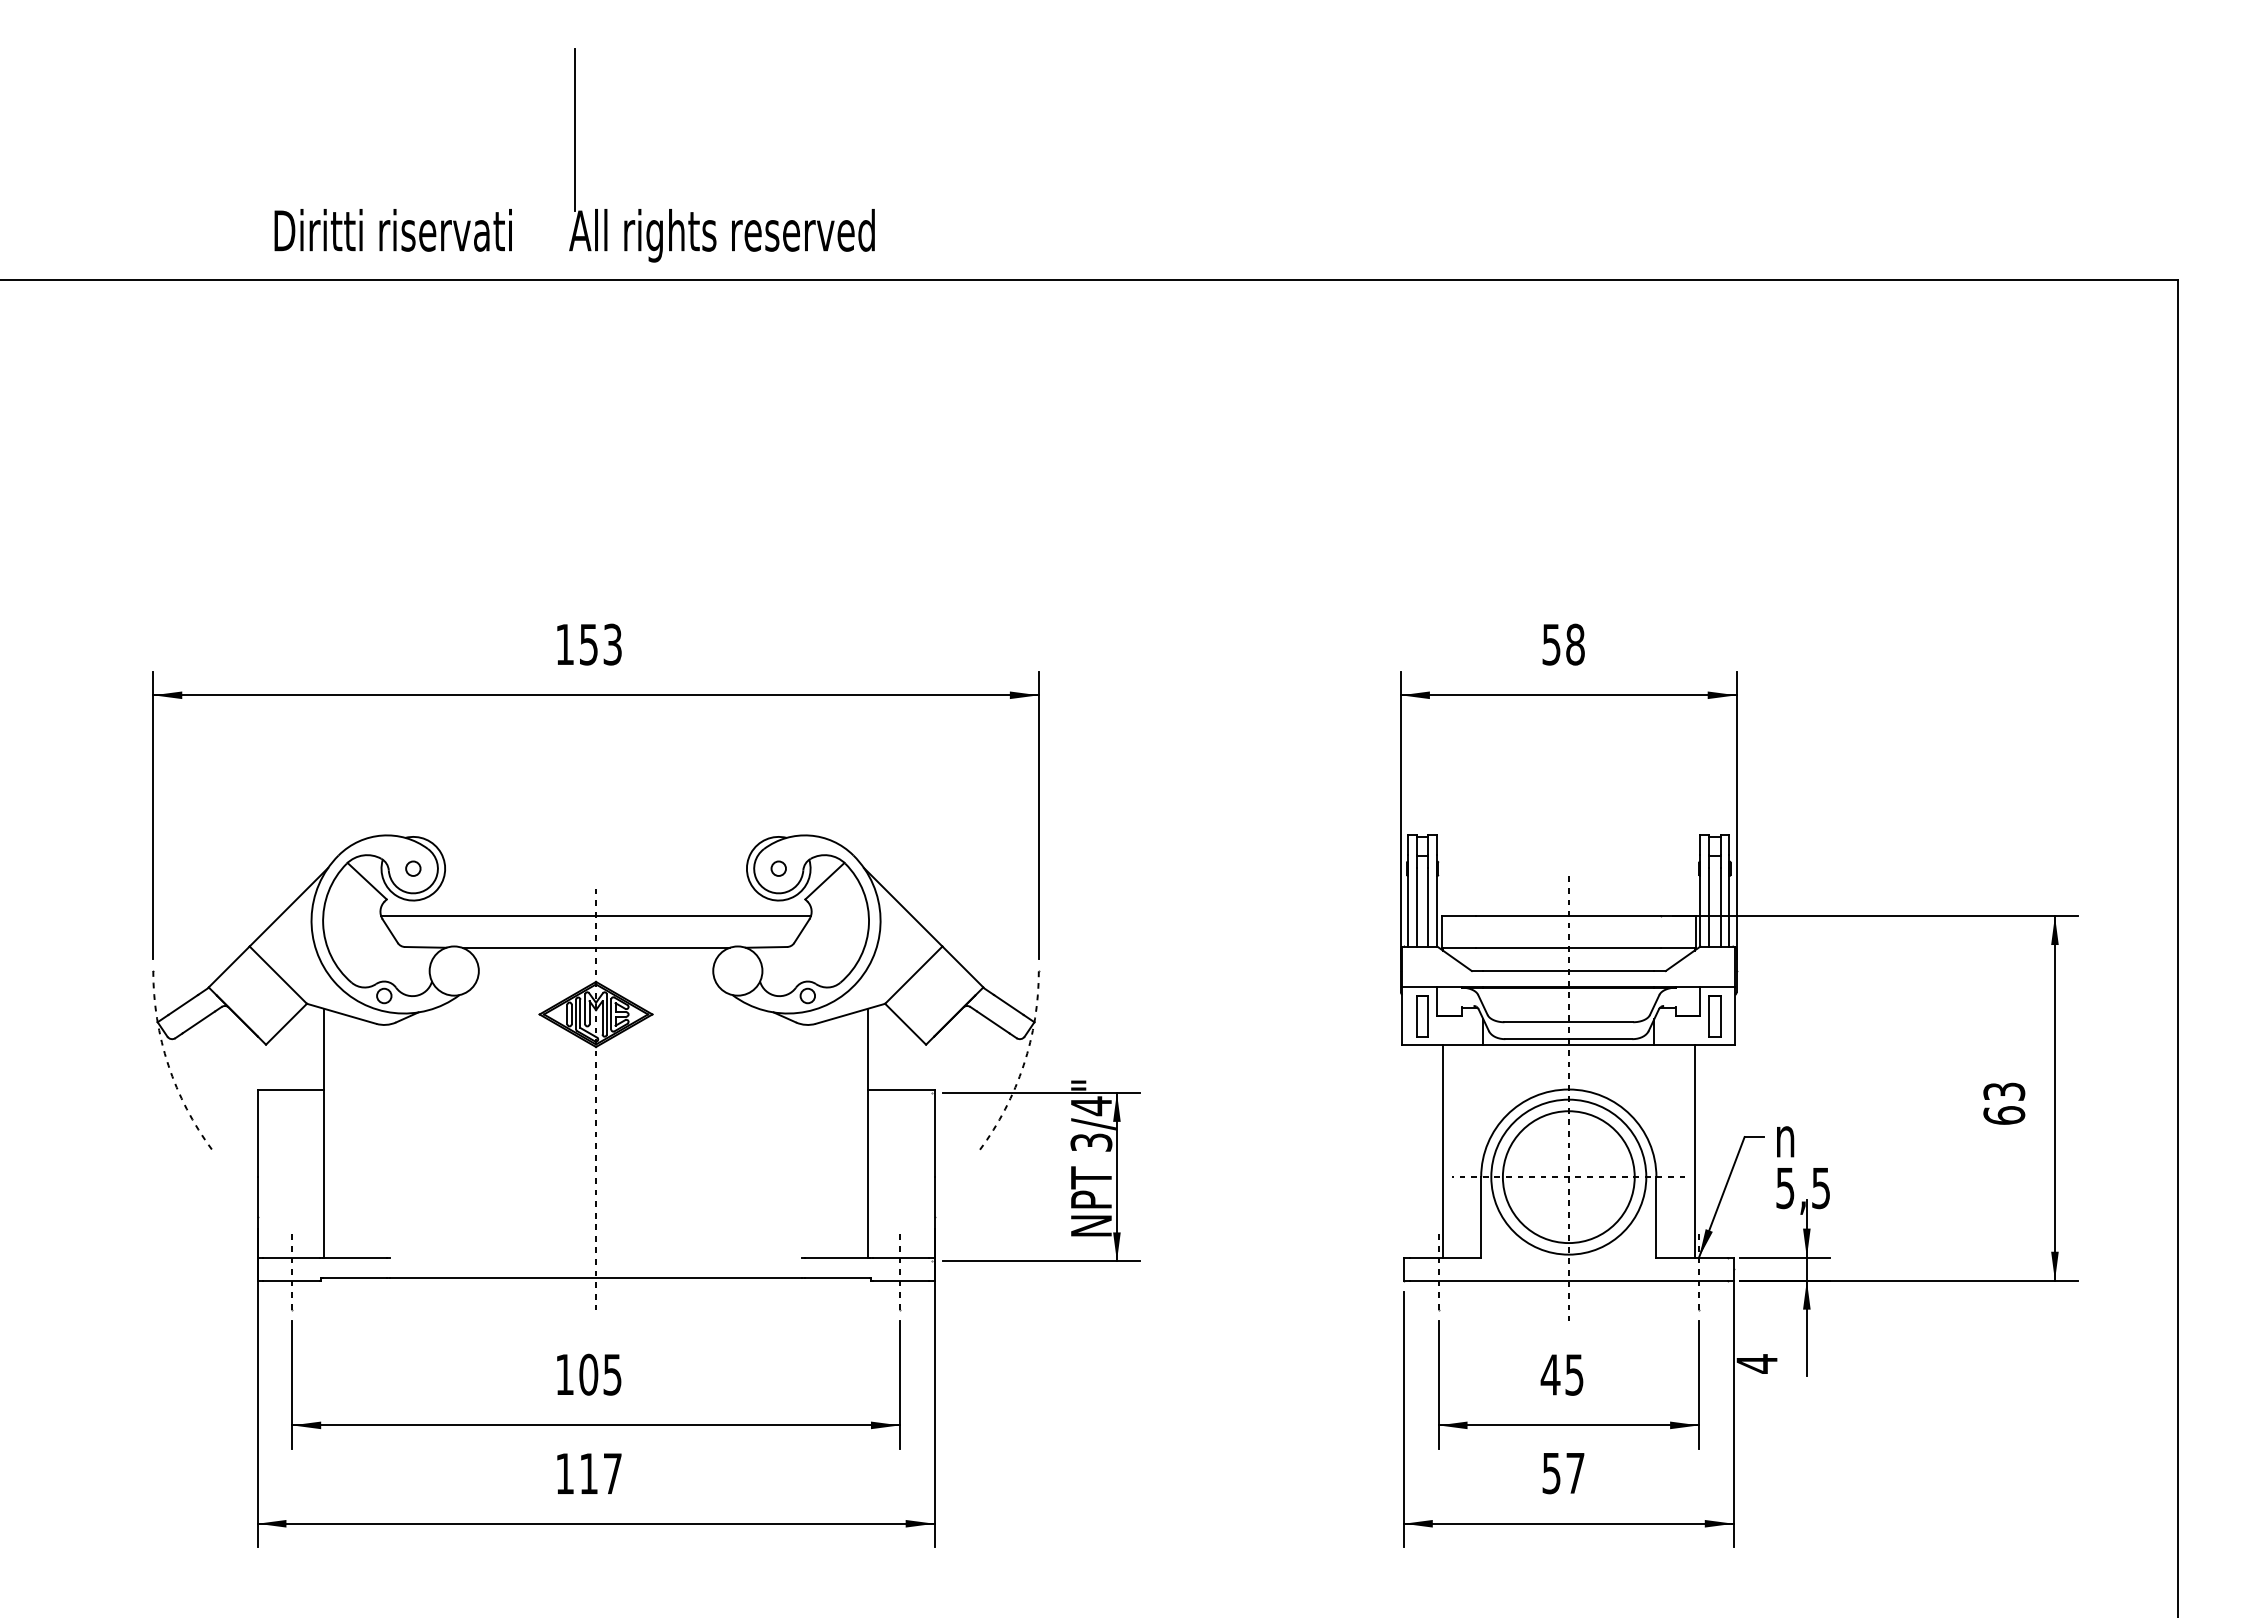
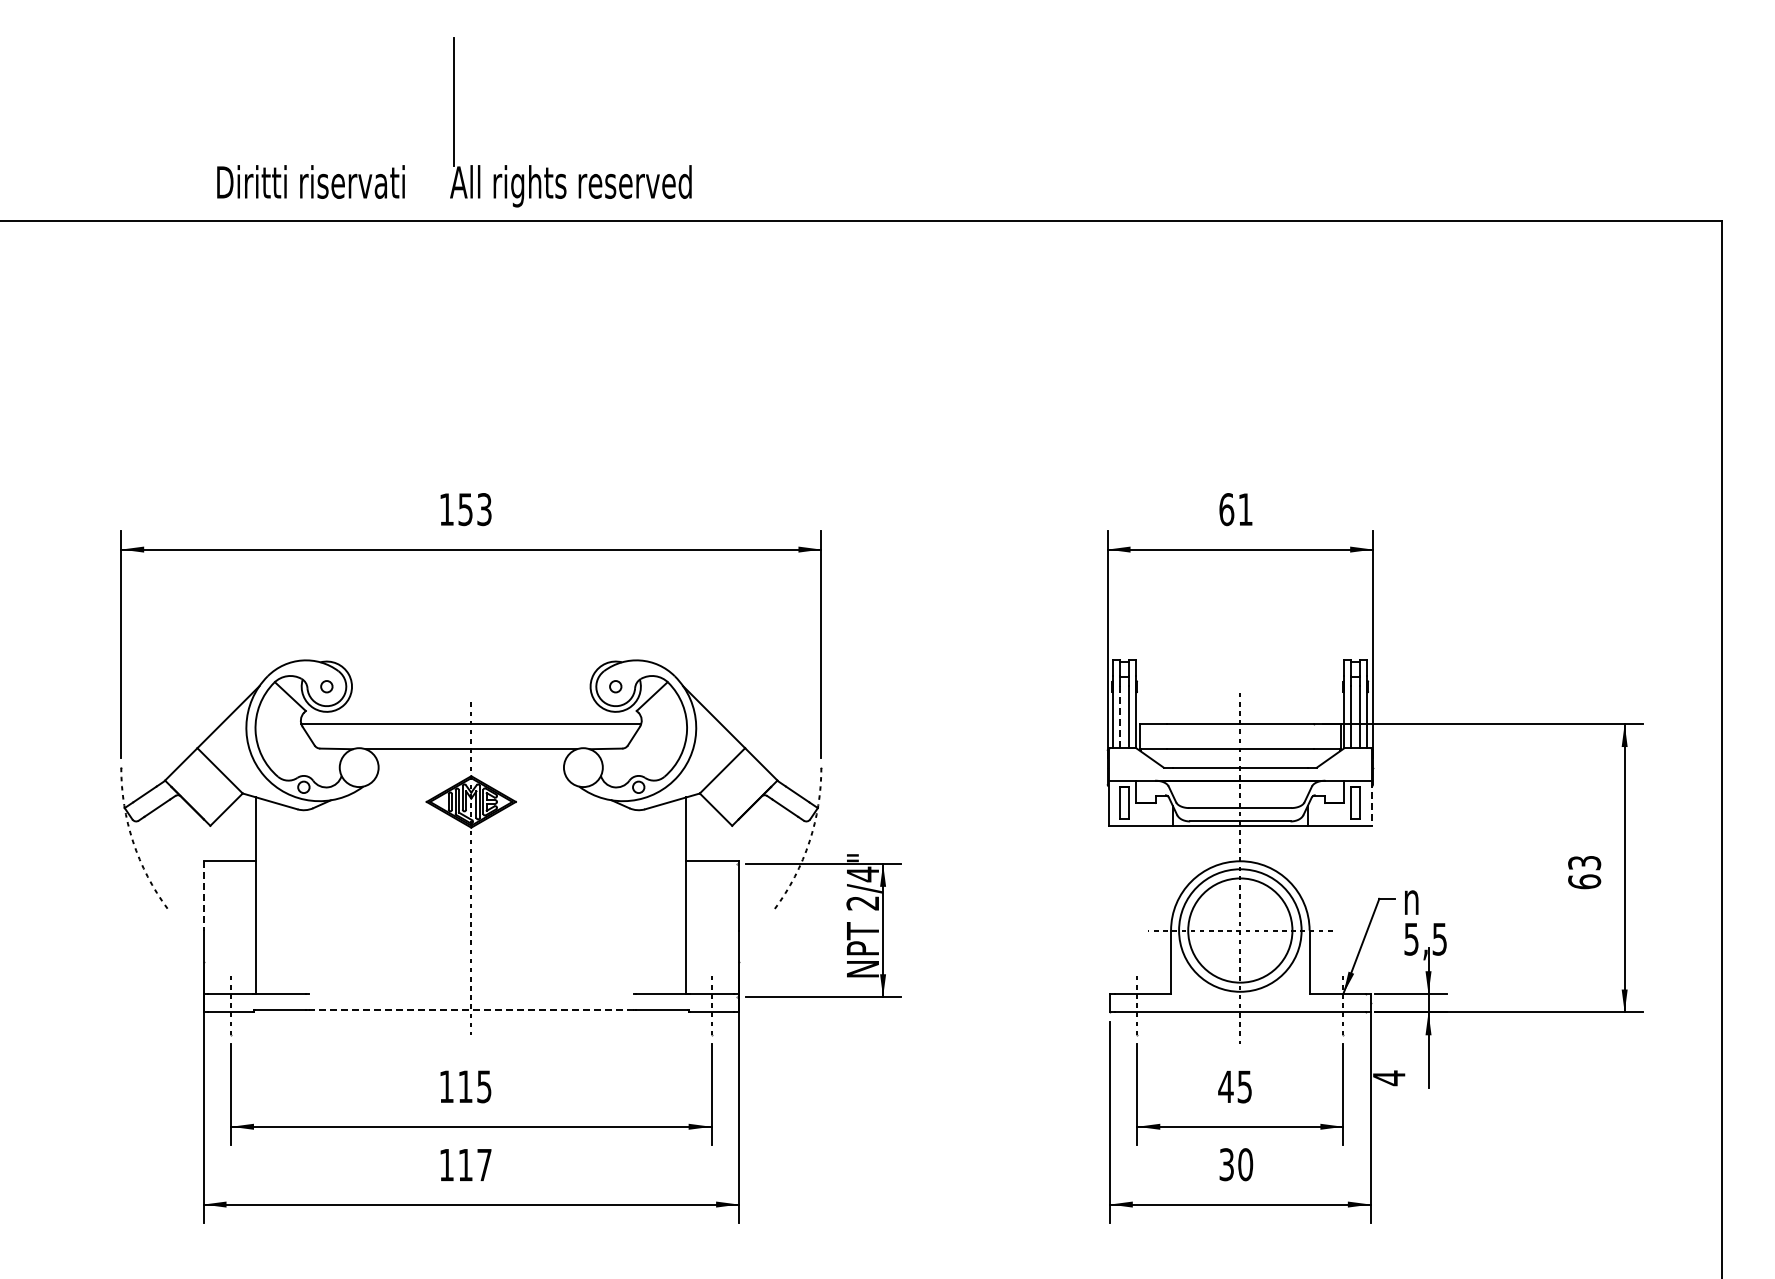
text: (1562, 644) -> (1235, 509), 58 -> 61
line: (1417, 906) -> (1120, 716), solid -> dashed
line: (1734, 1016) -> (1371, 803), solid -> dashed
line: (257, 1132) -> (203, 895), solid -> dashed
text: (1090, 1142) -> (862, 903), 3/4" -> 2/4"
line: (1442, 1150) -> (1140, 909), removed
line: (1694, 1150) -> (1339, 909), removed
line: (596, 1278) -> (471, 1010), solid -> dashed
text: (588, 1374) -> (465, 1086), 105 -> 115
text: (1563, 1473) -> (1236, 1164), 57 -> 30

